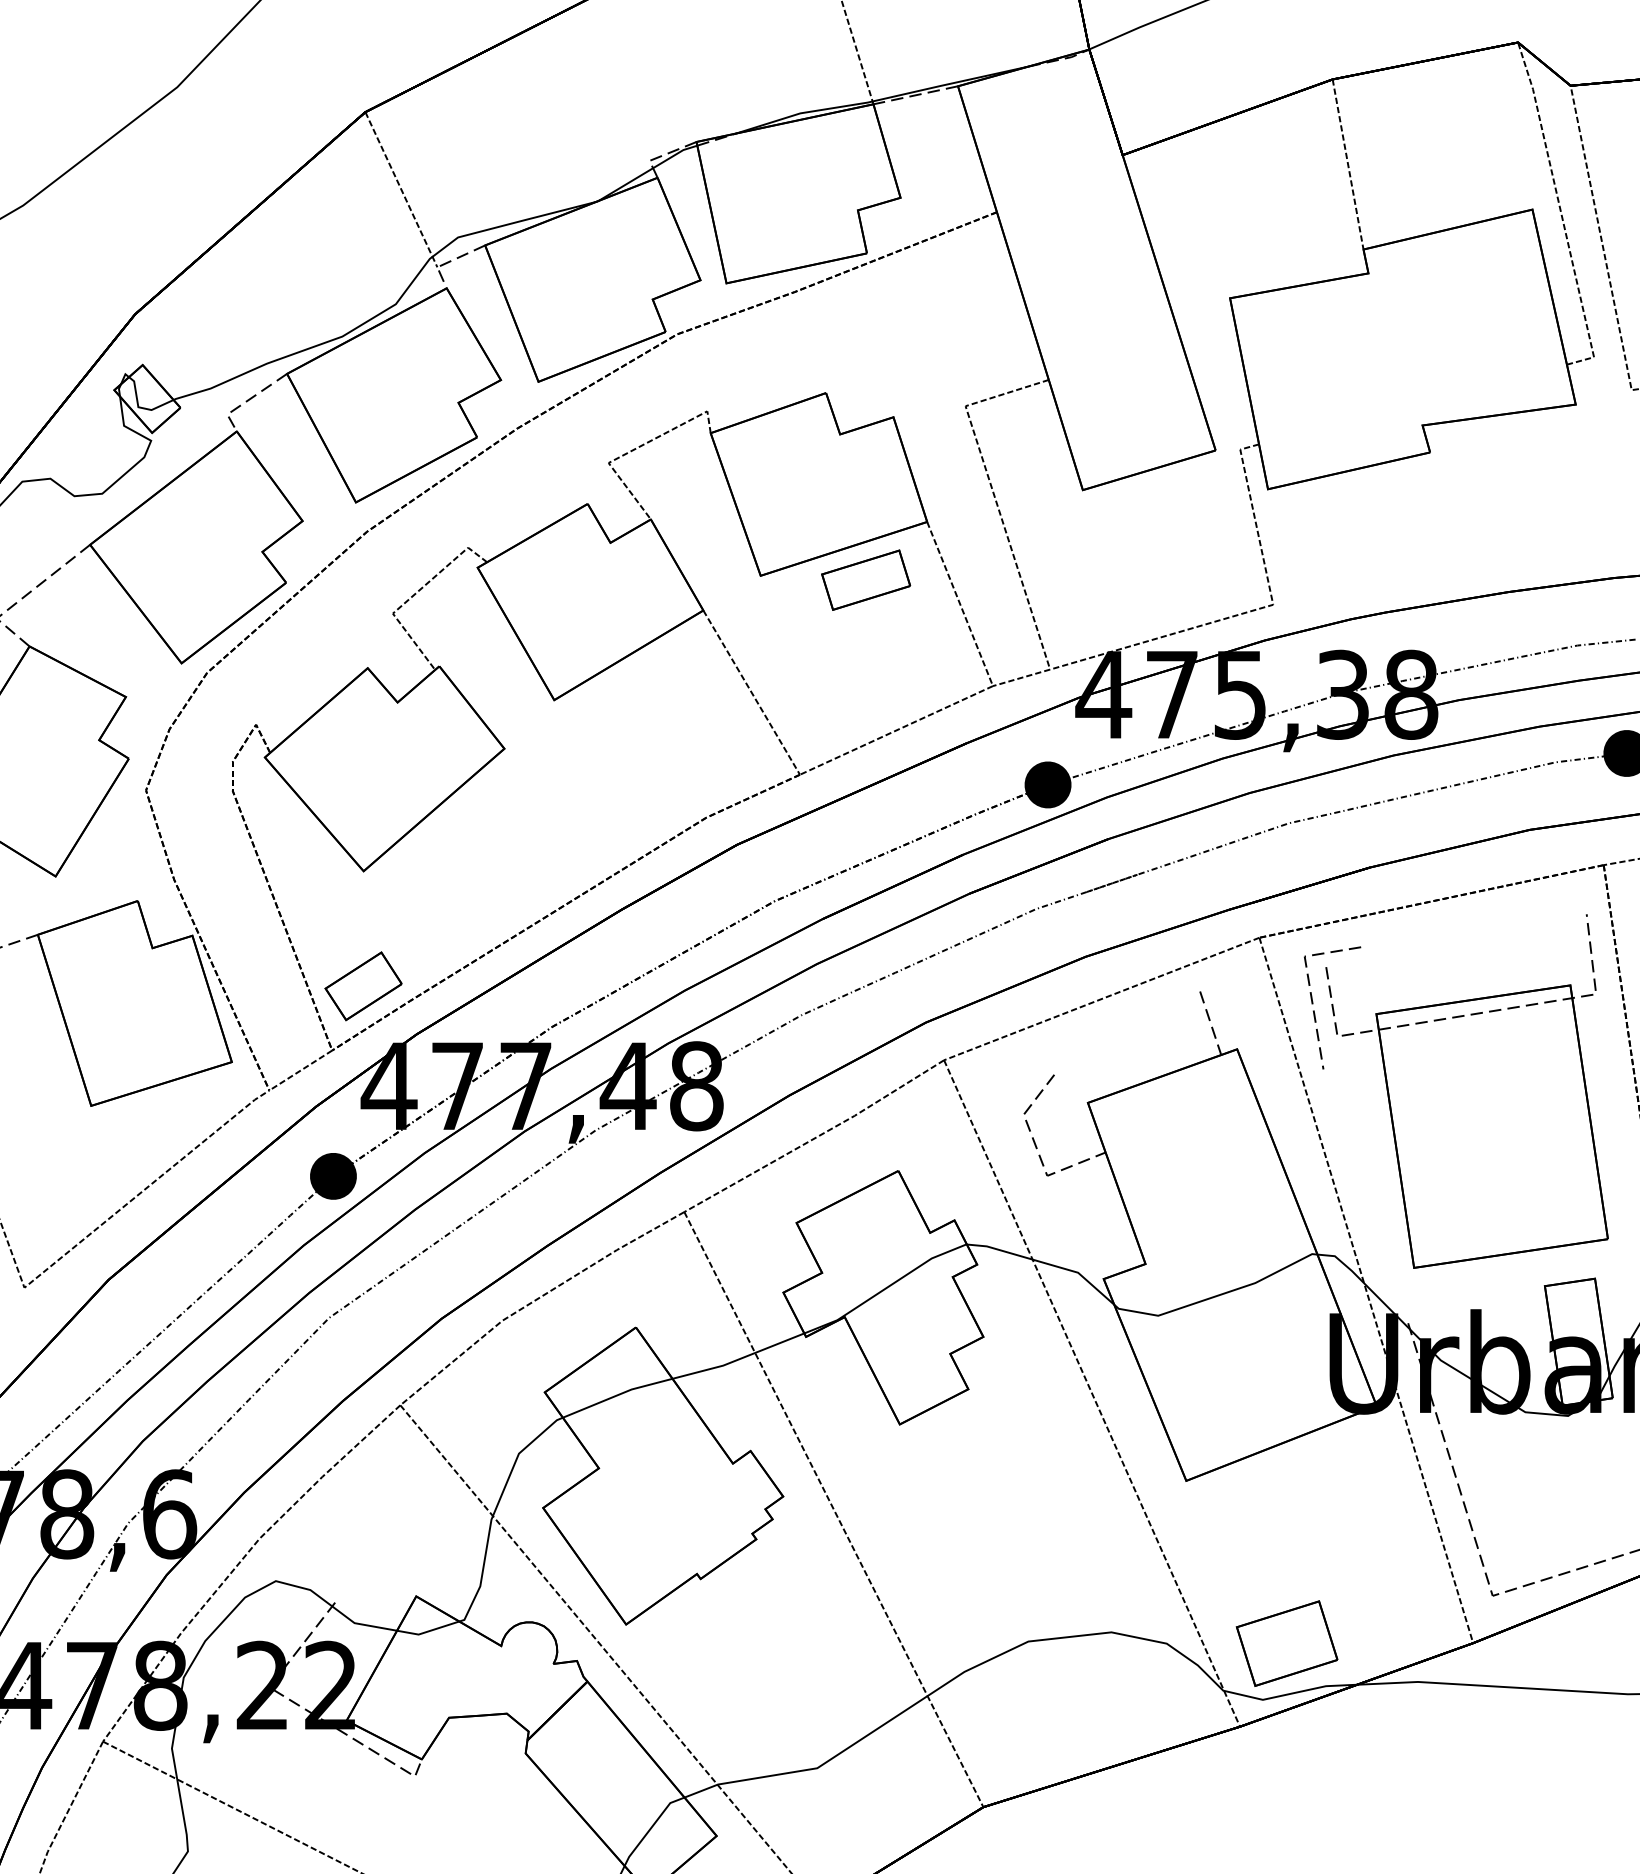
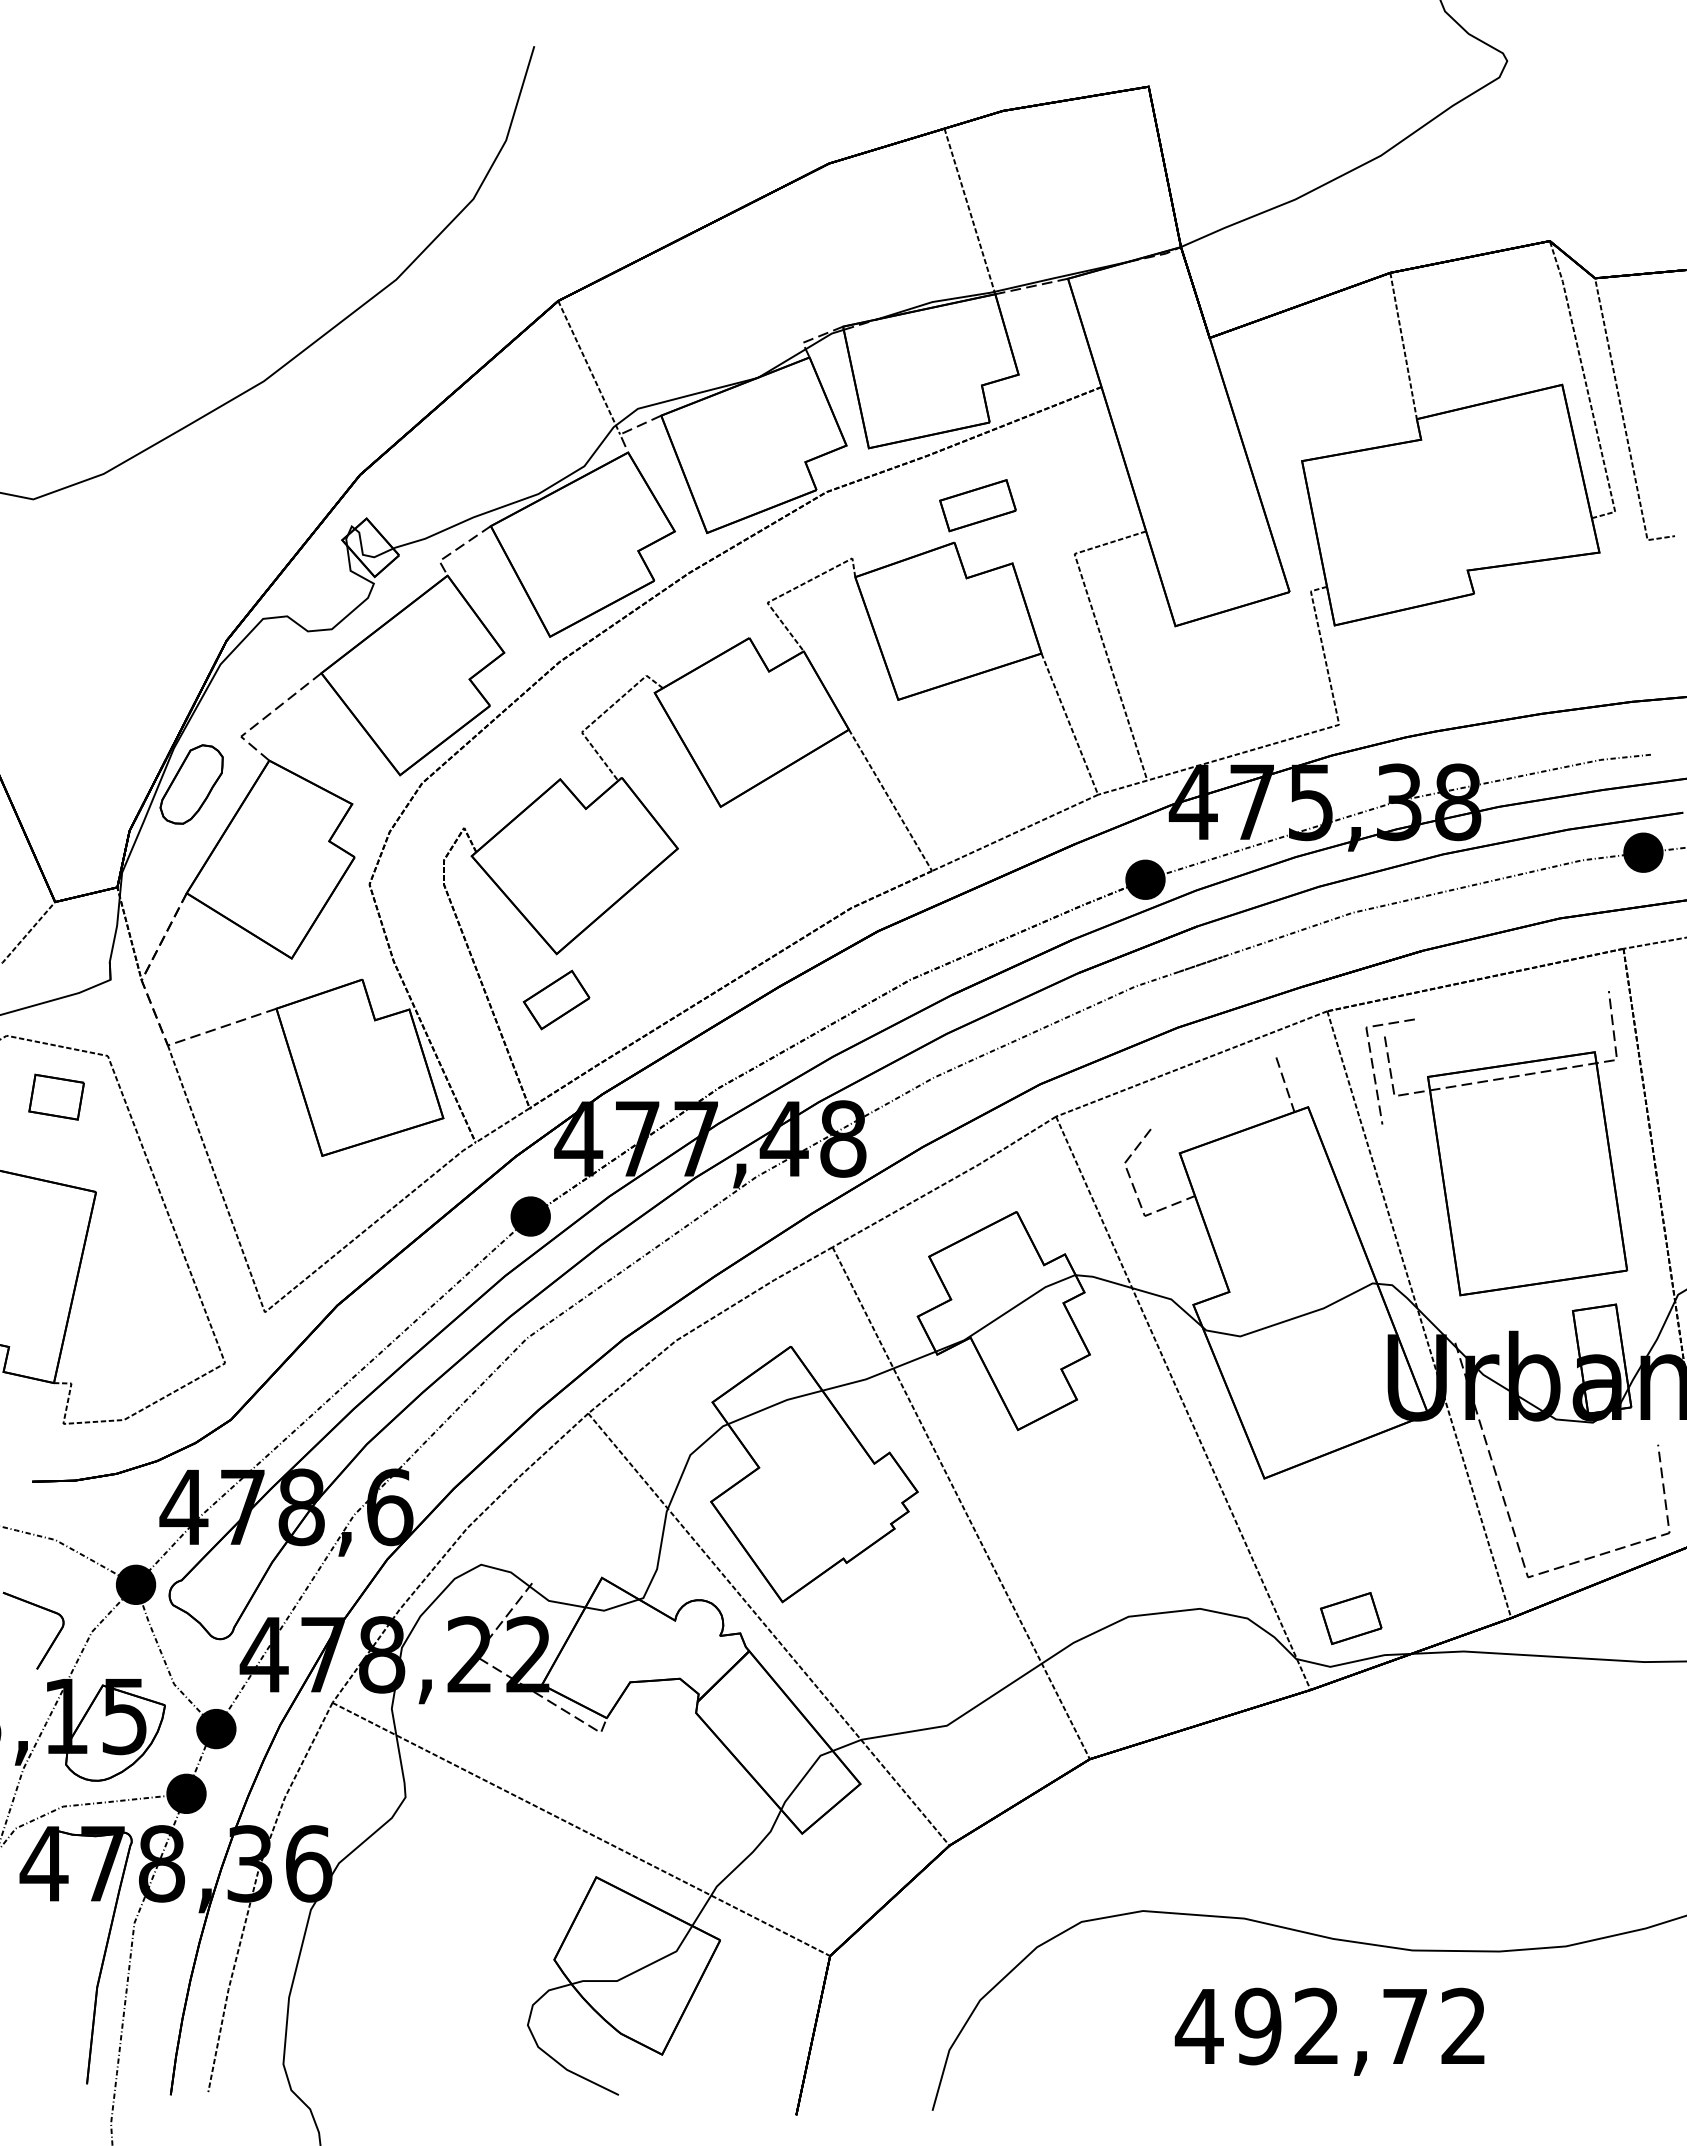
part: (865, 580) -> (977, 505), moved
part: (363, 985) -> (556, 999), moved
part: (1287, 1643) -> (1351, 1618), size x0.7

